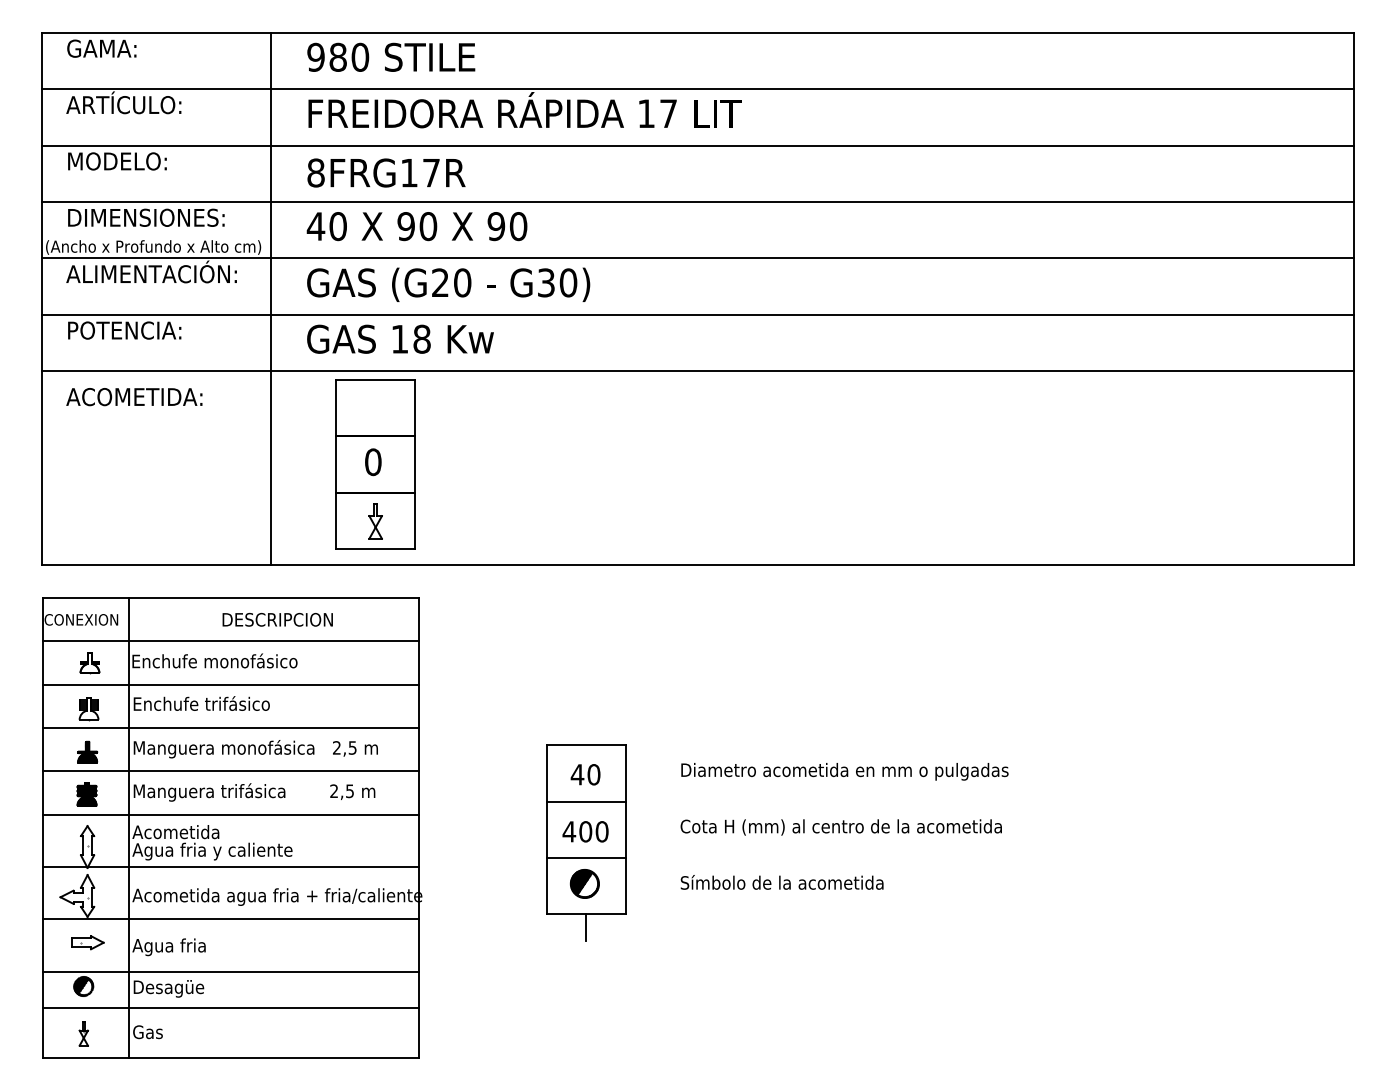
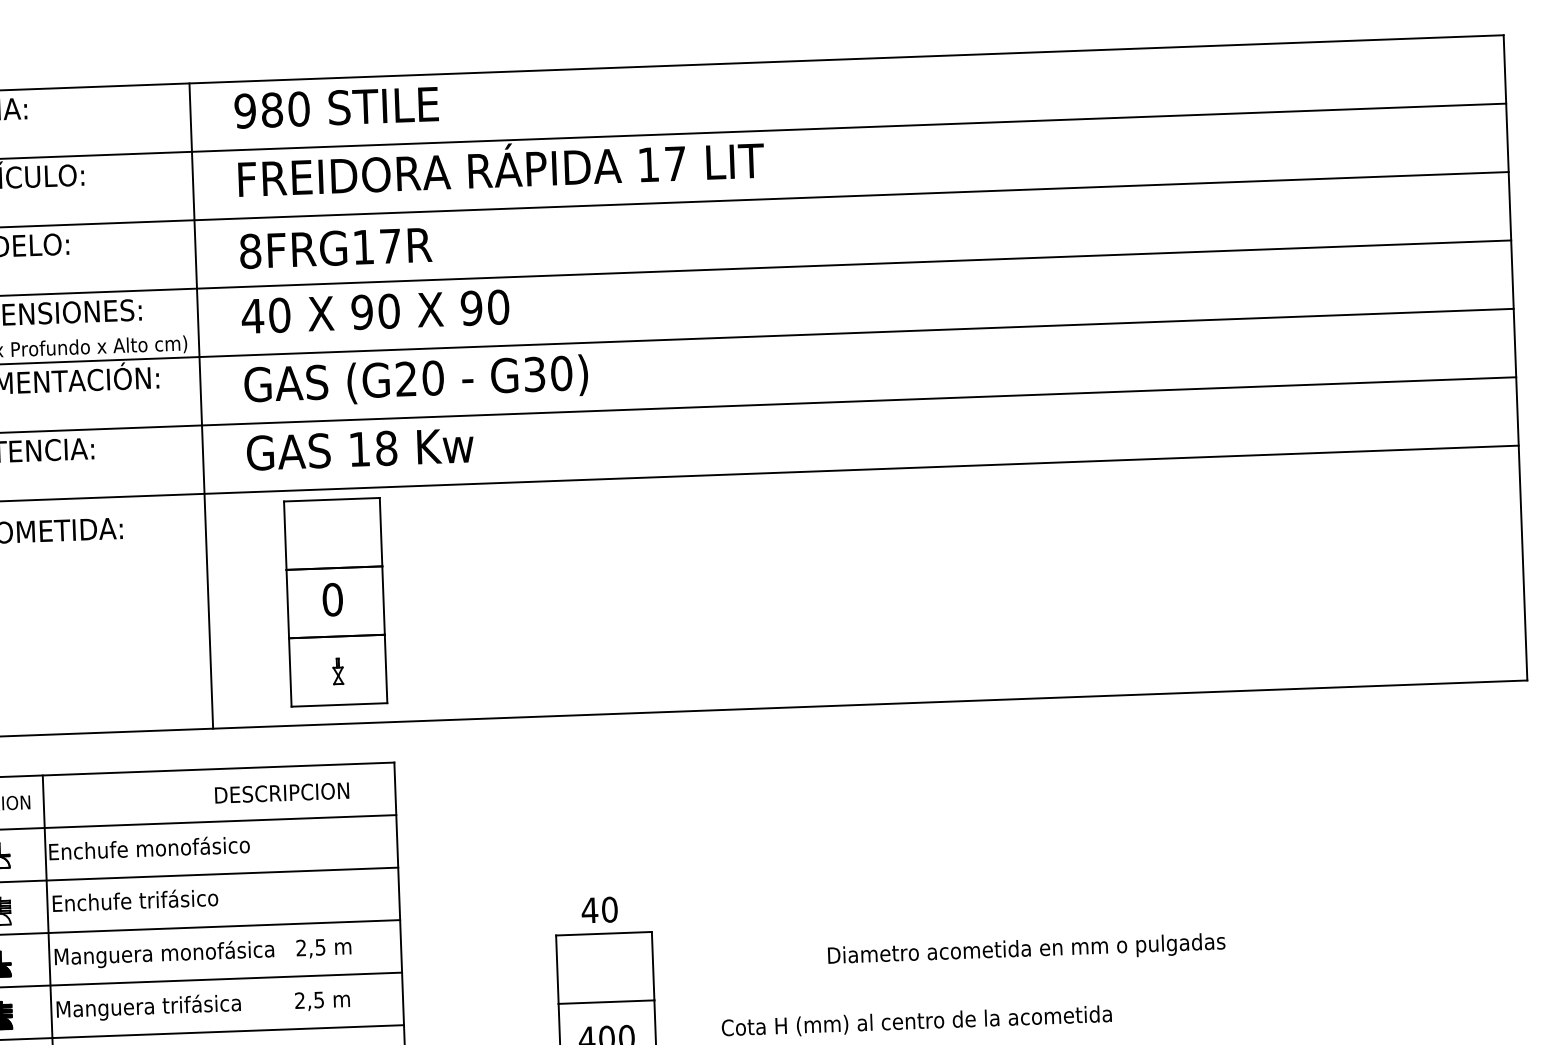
part: (375, 521) -> (338, 671), size x0.6
text: (277, 619) -> (281, 792), moved
text: (844, 771) -> (1026, 950), moved
text: (585, 774) -> (599, 909), moved

